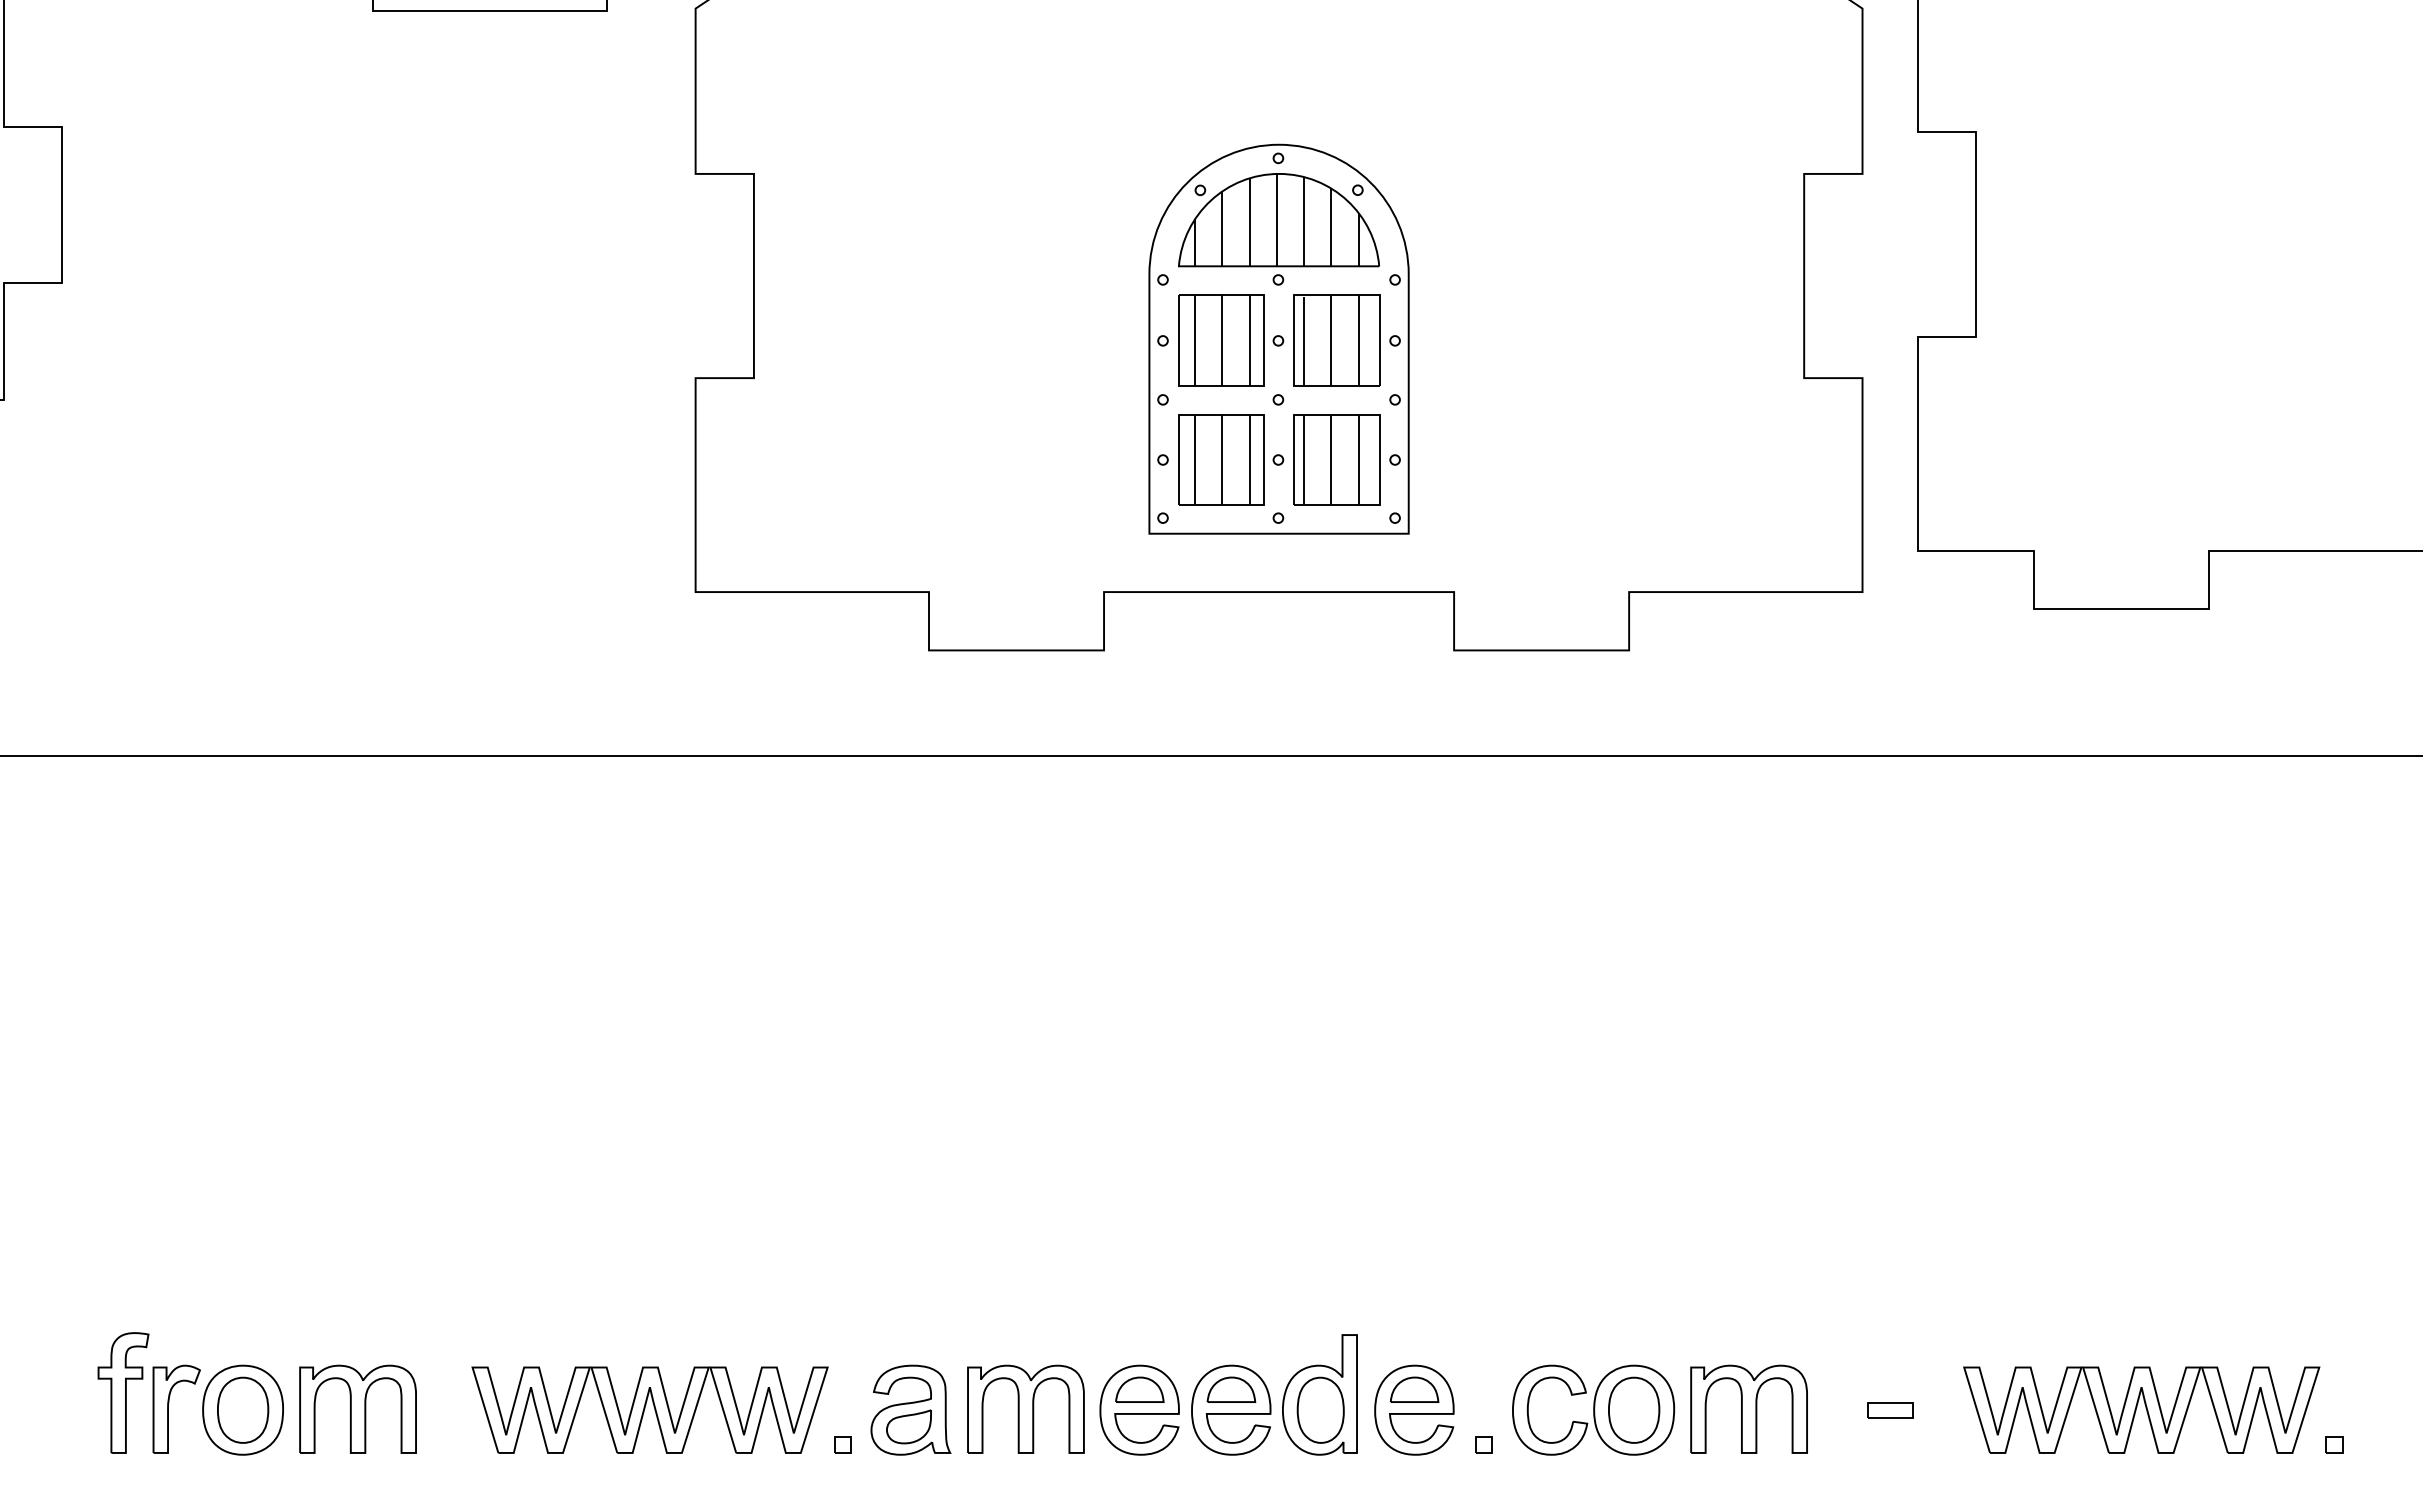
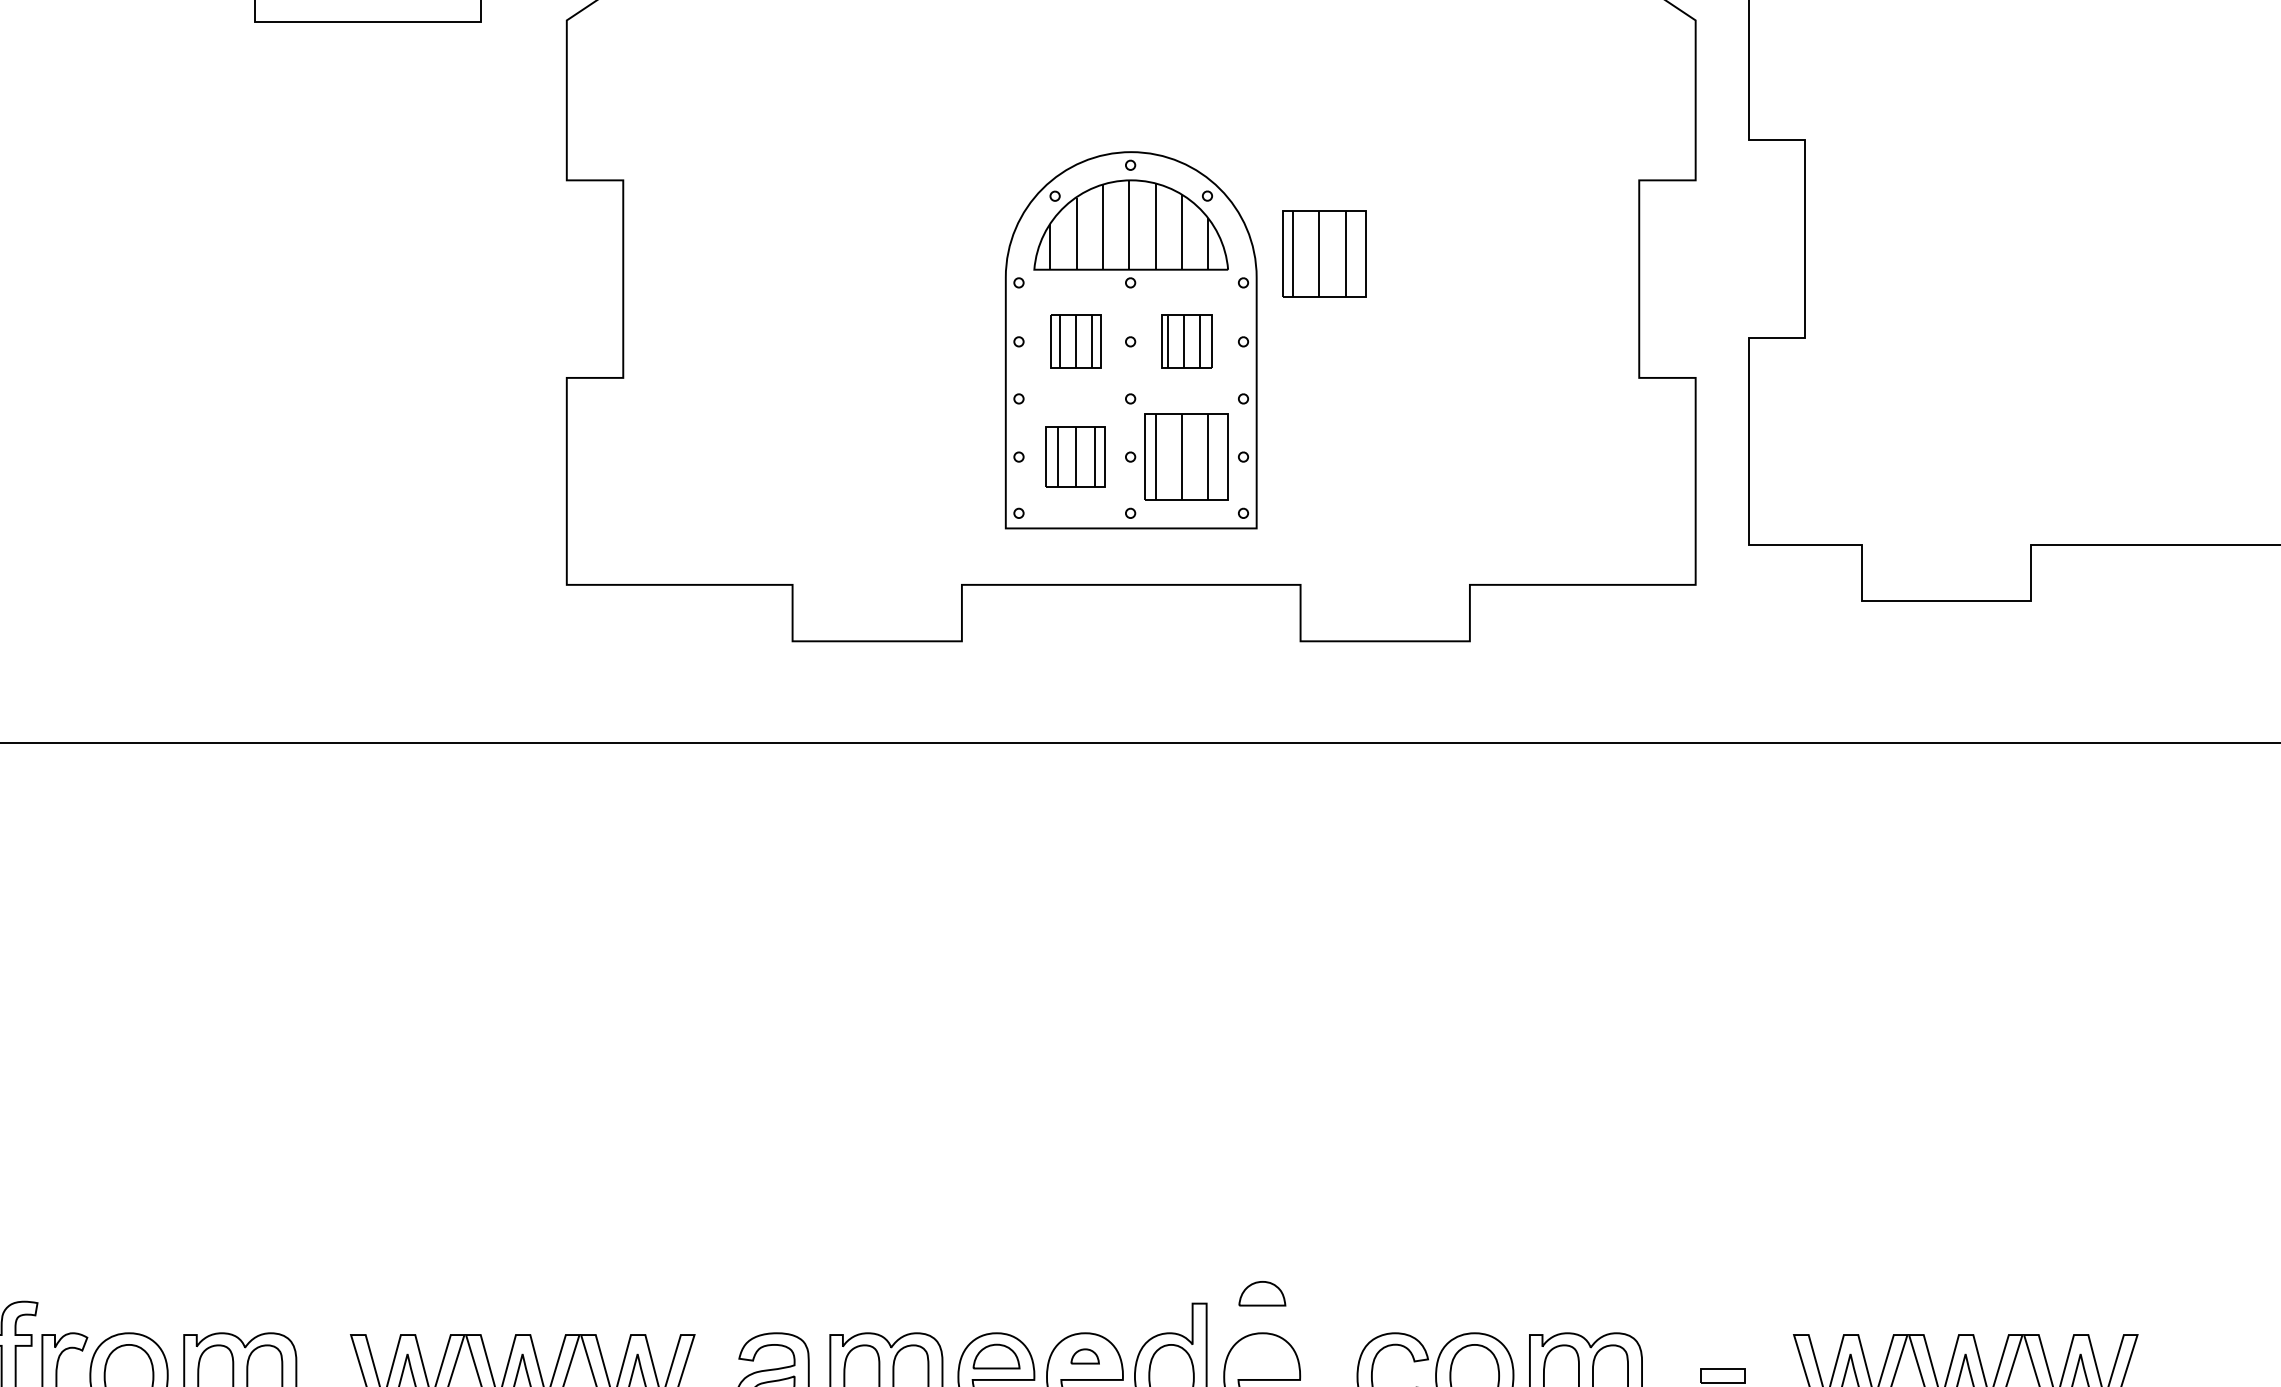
part: (1478, 249) -> (1324, 253), added
part: (1221, 340) -> (1075, 341), size x0.6
part: (1336, 340) -> (1186, 341), size x0.6
part: (1221, 459) -> (1075, 456), size x0.7
part: (1231, 1389) -> (1085, 1356), size x0.6
part: (1414, 1389) -> (1262, 1293), moved

